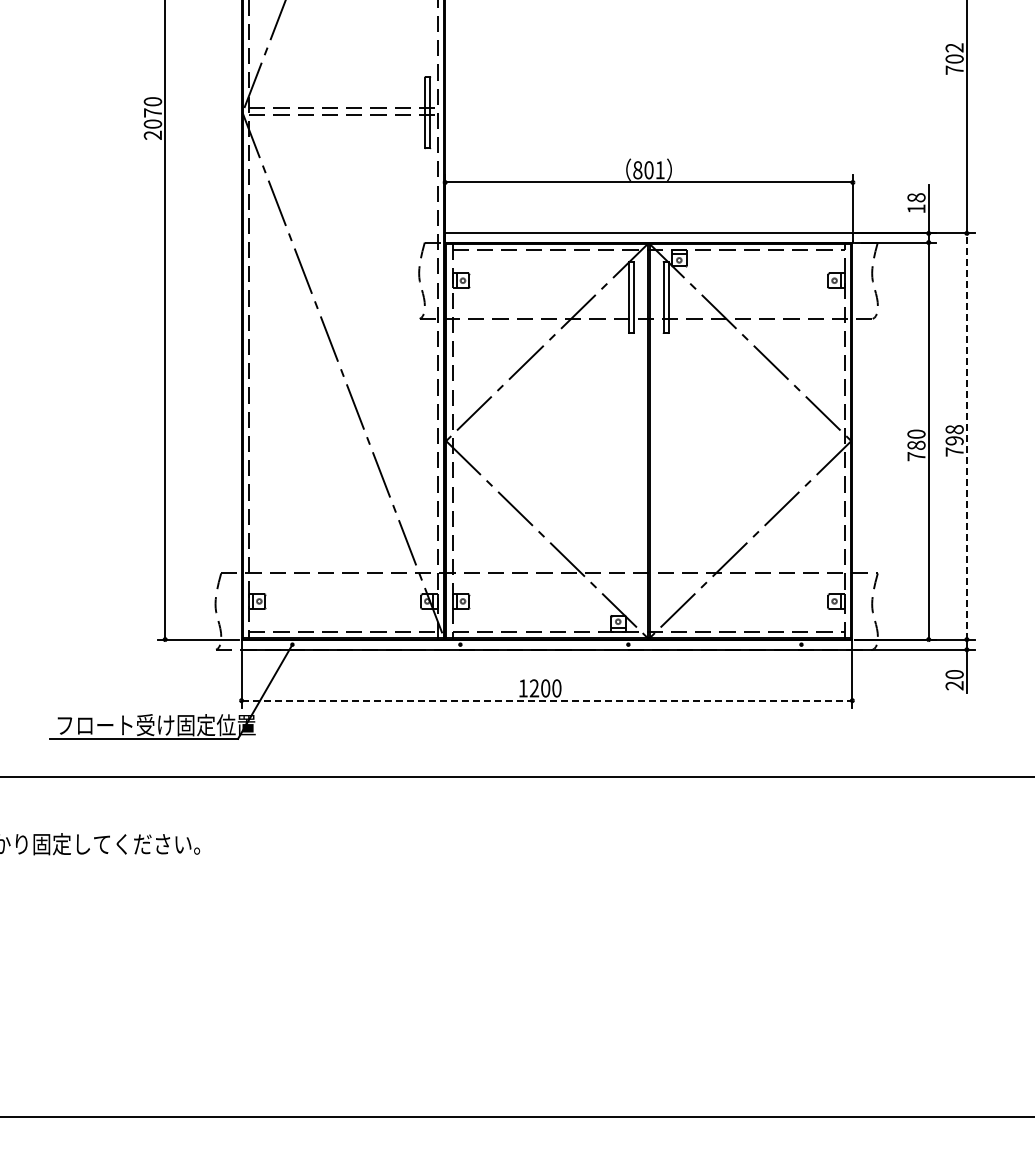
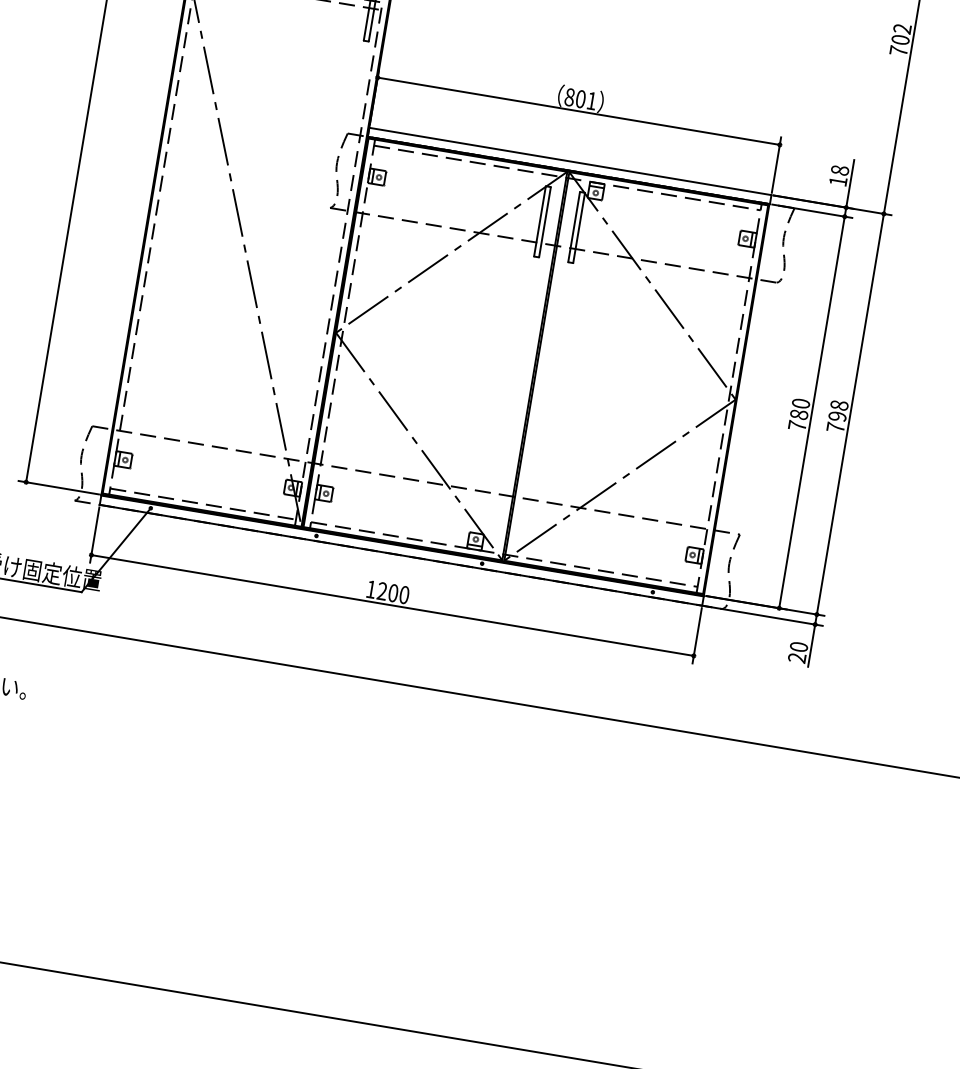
line: (966, 436) -> (849, 414), dashed -> solid
line: (547, 700) -> (393, 605), dashed -> solid

